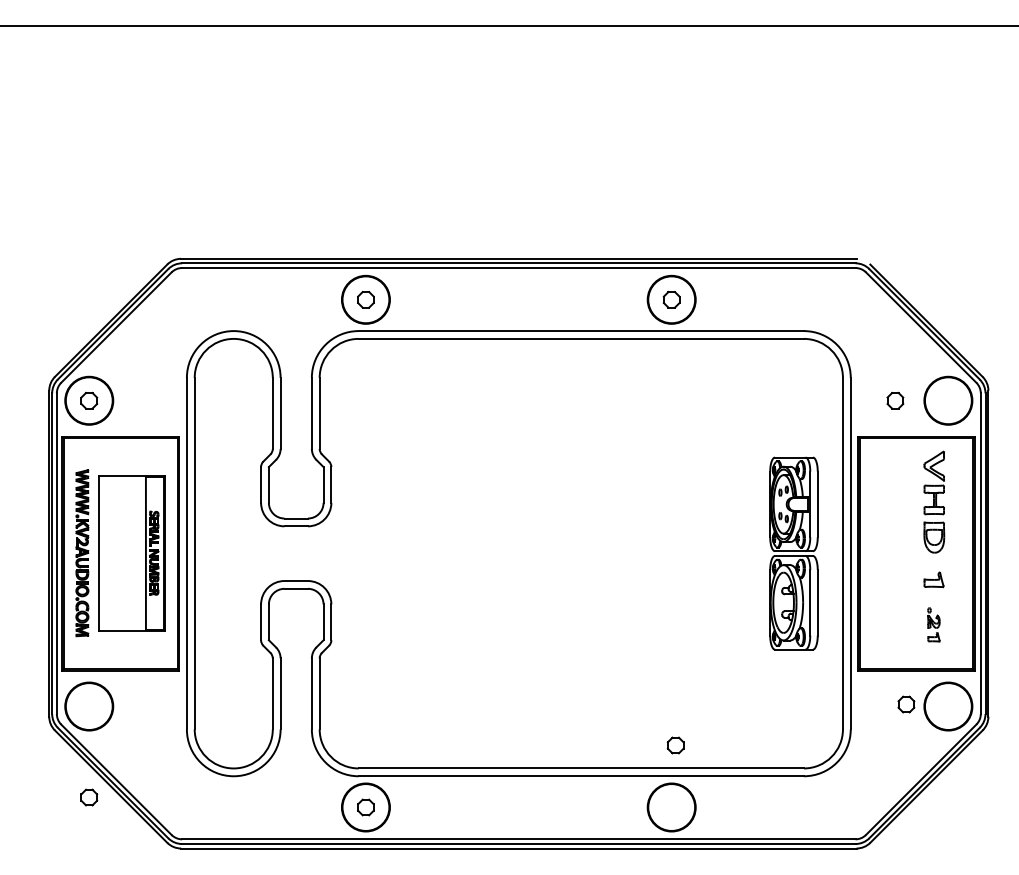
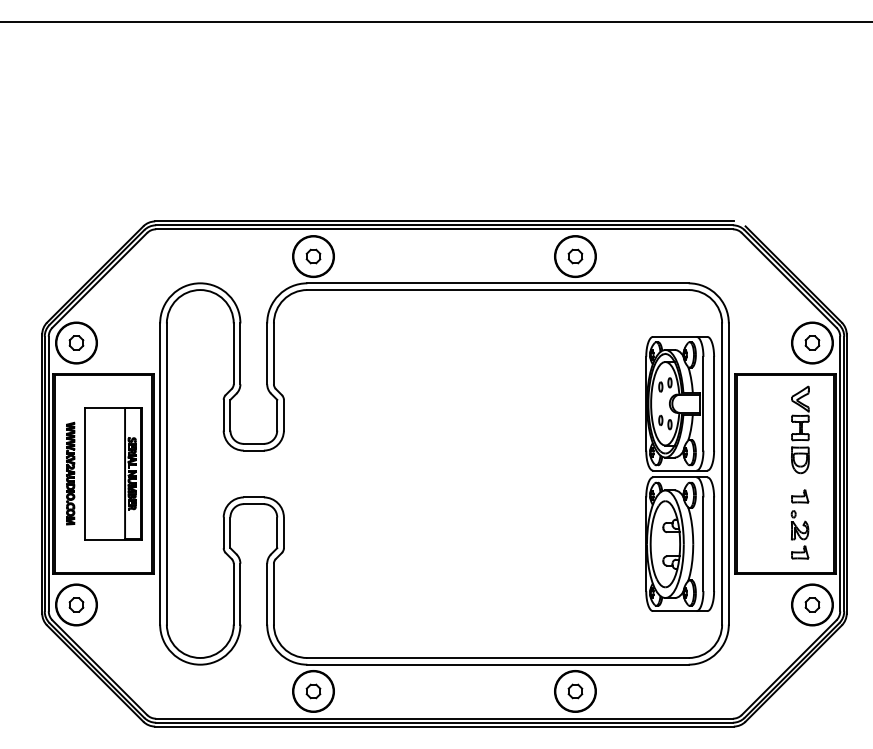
part: (895, 400) -> (812, 342), moved
part: (82, 553) -> (70, 473), size x0.71
part: (793, 553) -> (679, 473), size x1.67
part: (933, 624) -> (799, 534), size x1.67
part: (906, 704) -> (812, 604), moved
part: (675, 745) -> (575, 691), moved
part: (89, 797) -> (76, 604), moved

